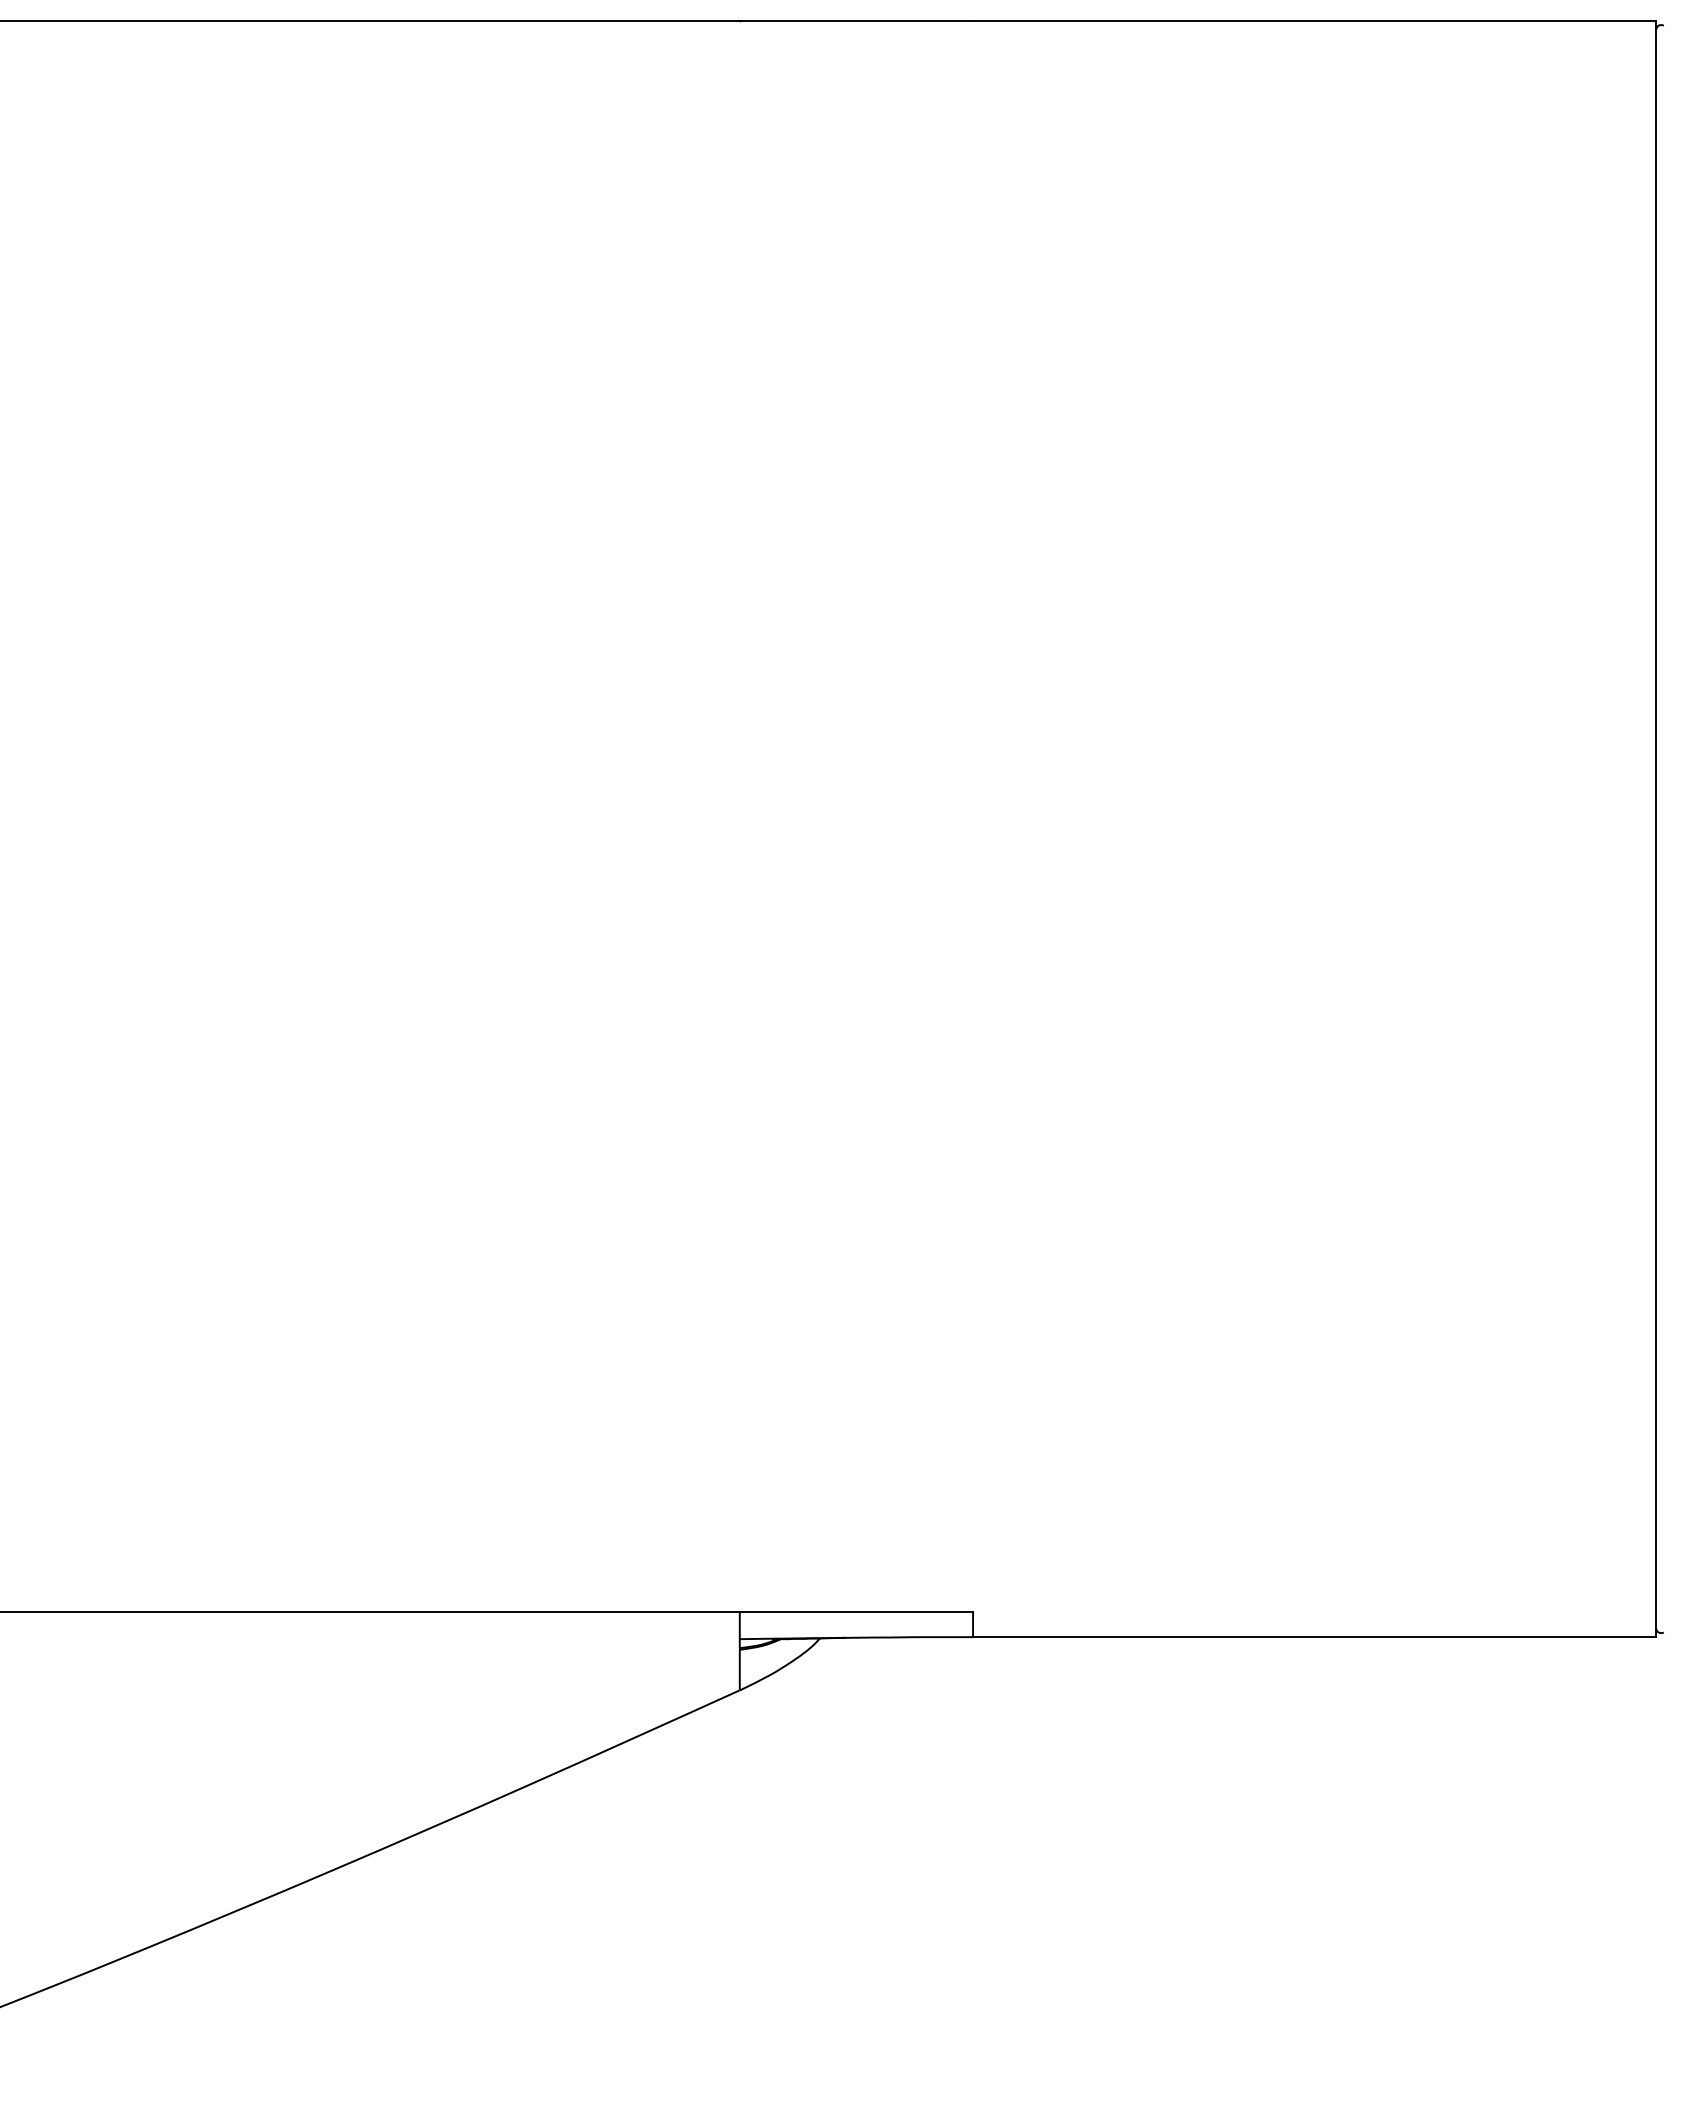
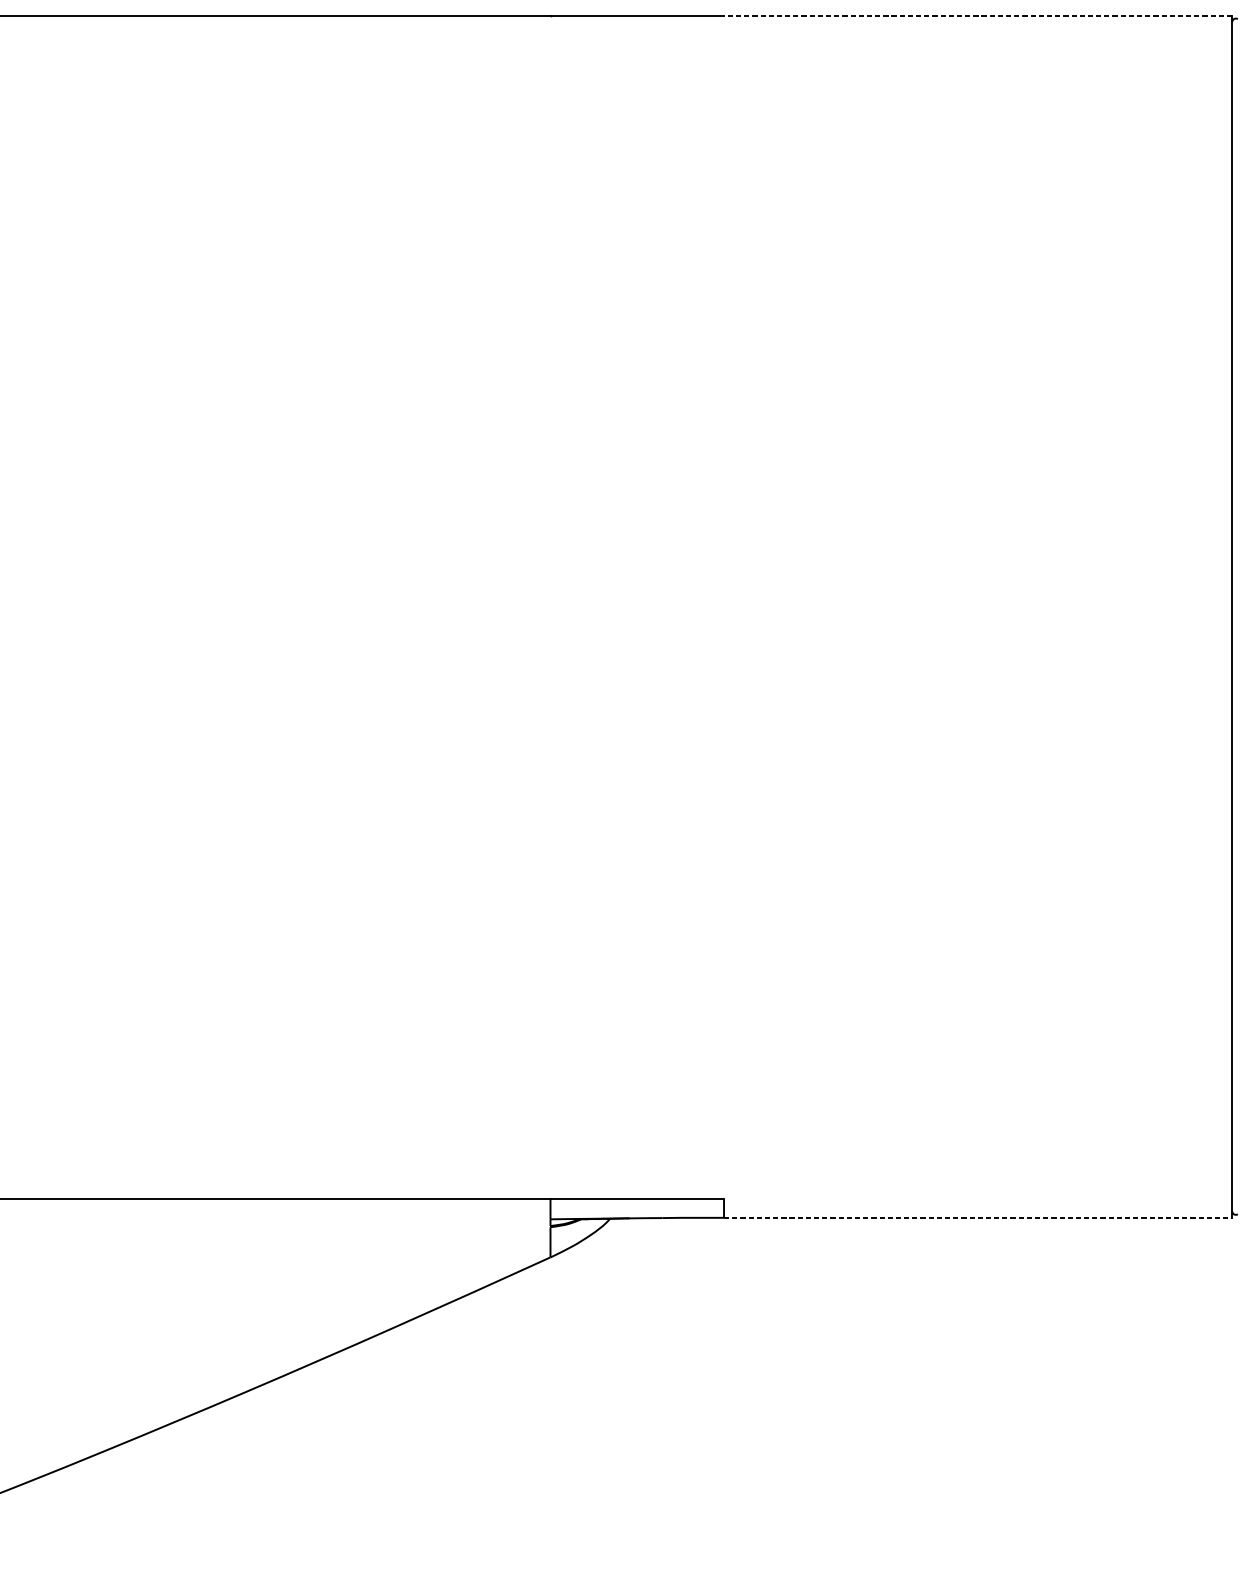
line: (1314, 21) -> (978, 15), solid -> dashed
line: (1314, 1637) -> (978, 1218), solid -> dashed

